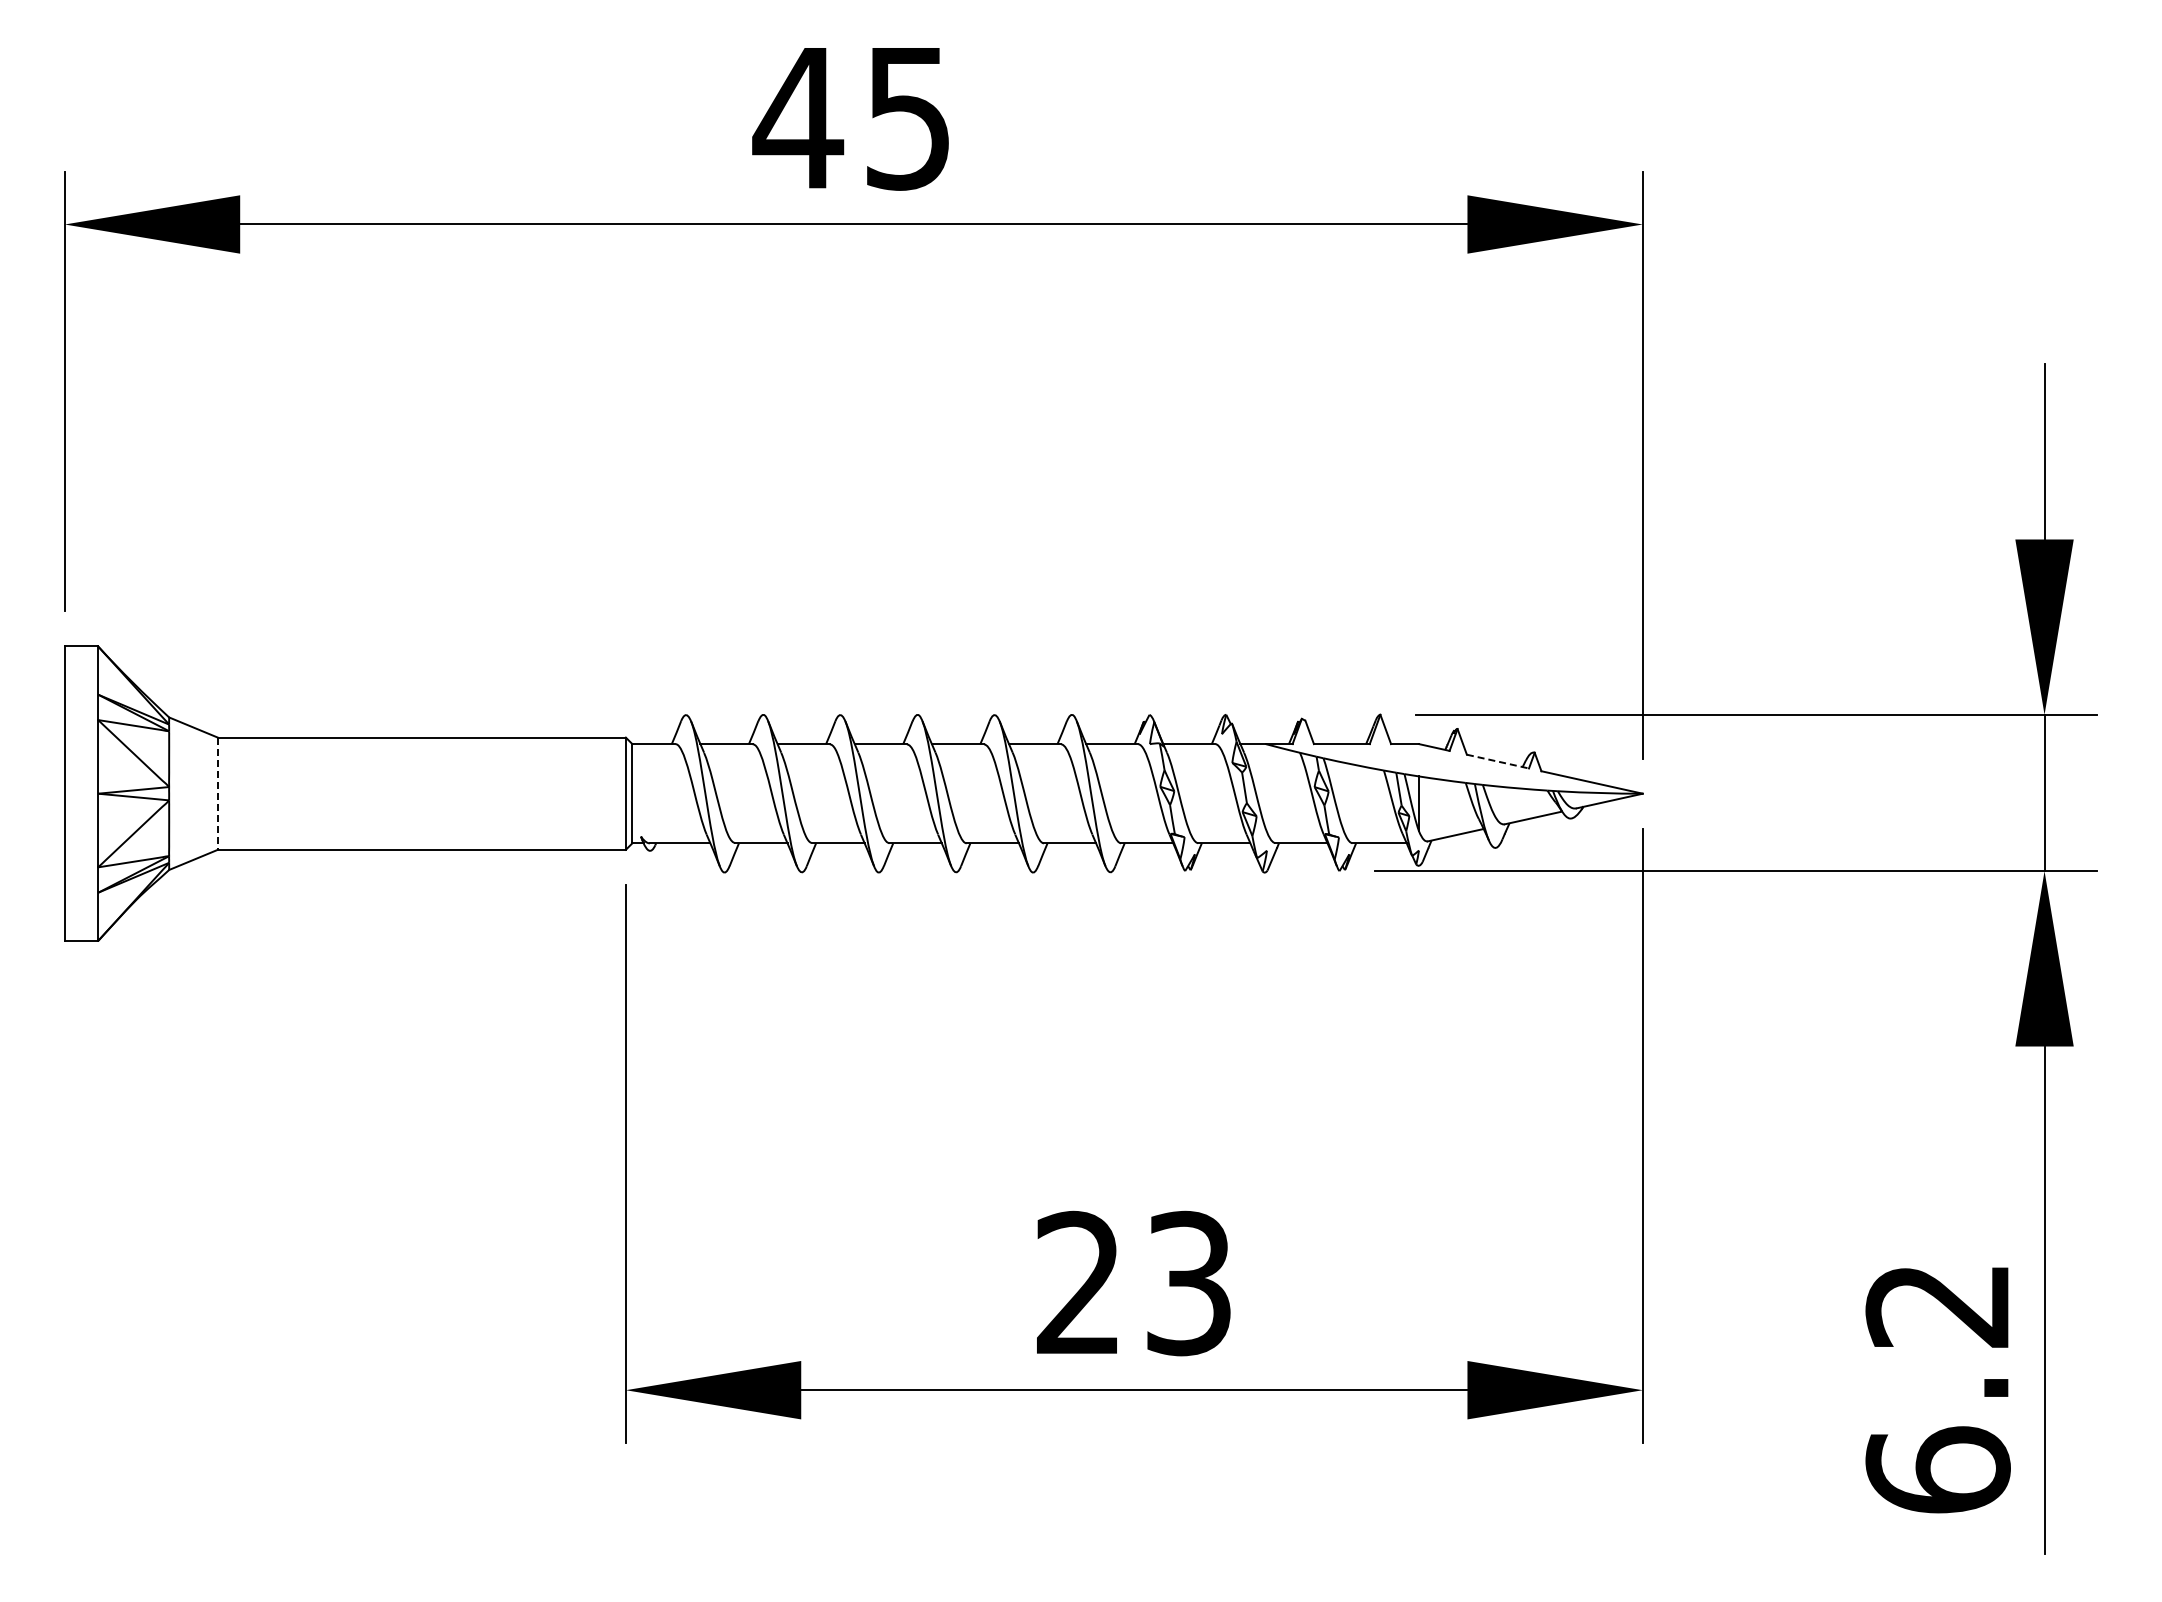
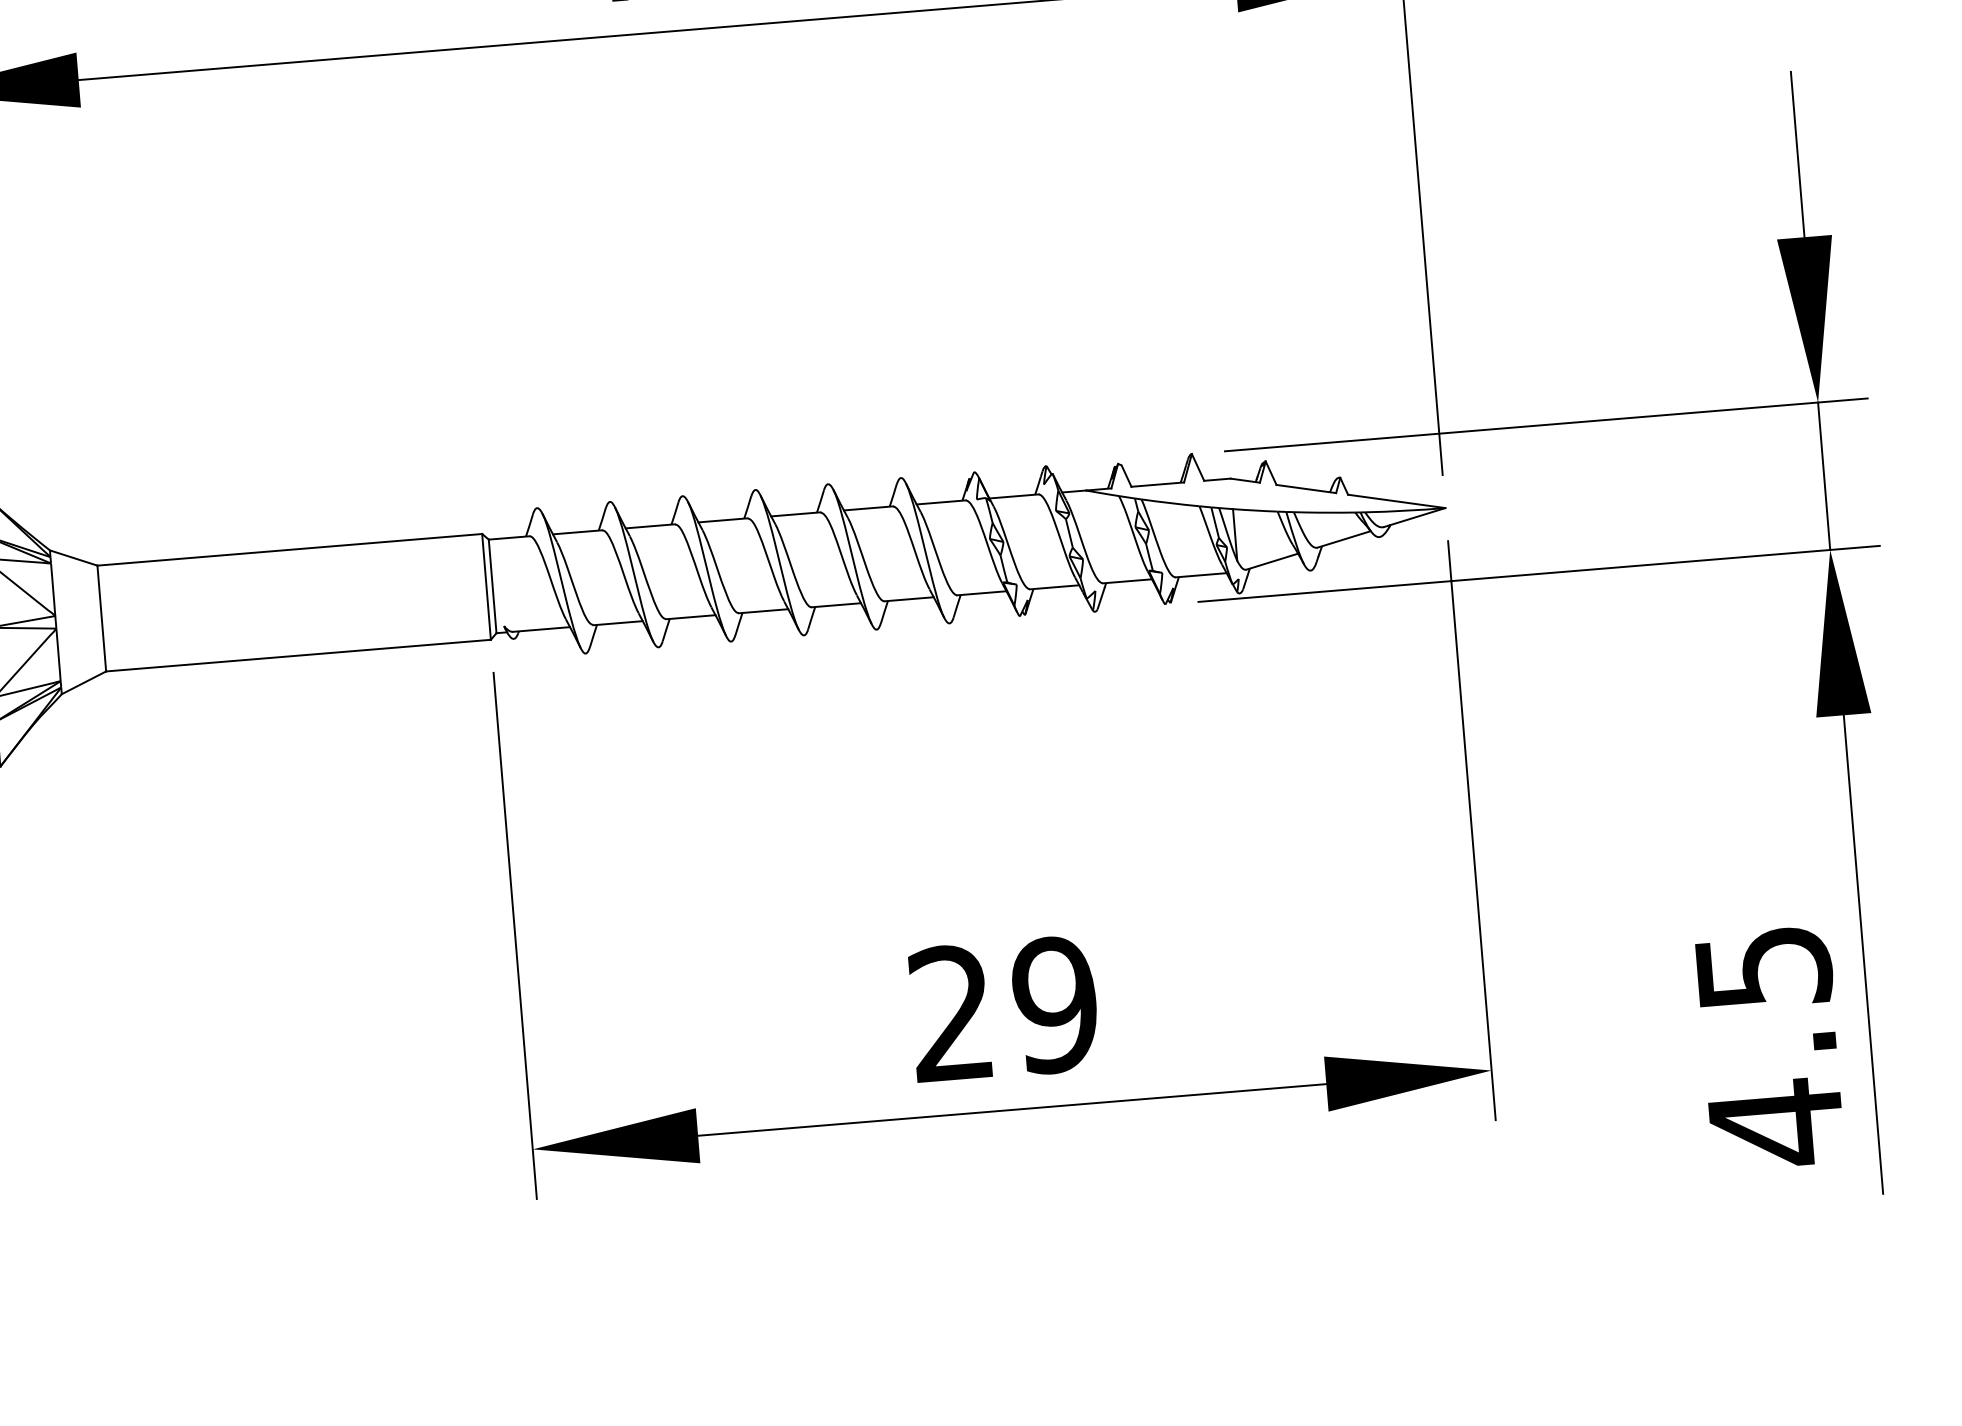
line: (1497, 761) -> (1305, 488), dashed -> solid
line: (217, 794) -> (101, 619), dashed -> solid
text: (1188, 1283) -> (1054, 1005), 23 -> 29
text: (1937, 1390) -> (1769, 1047), 6.2 -> 4.5

